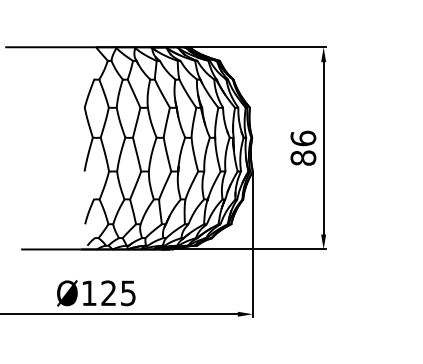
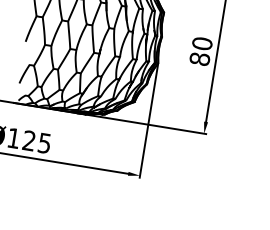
text: (303, 138) -> (202, 43), 86 -> 80

